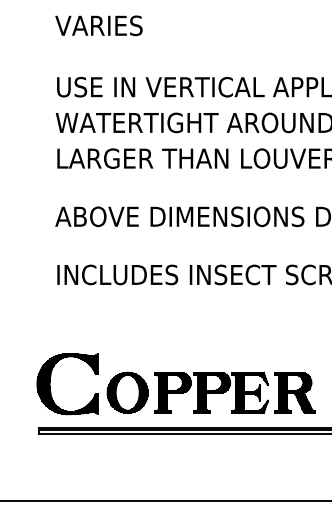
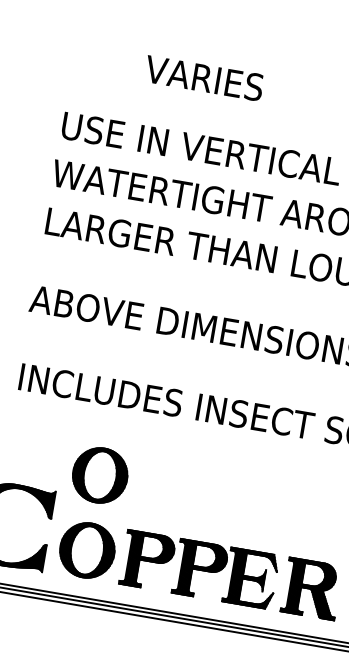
text: (98, 25) -> (203, 77), moved
part: (127, 336) -> (99, 475), added

